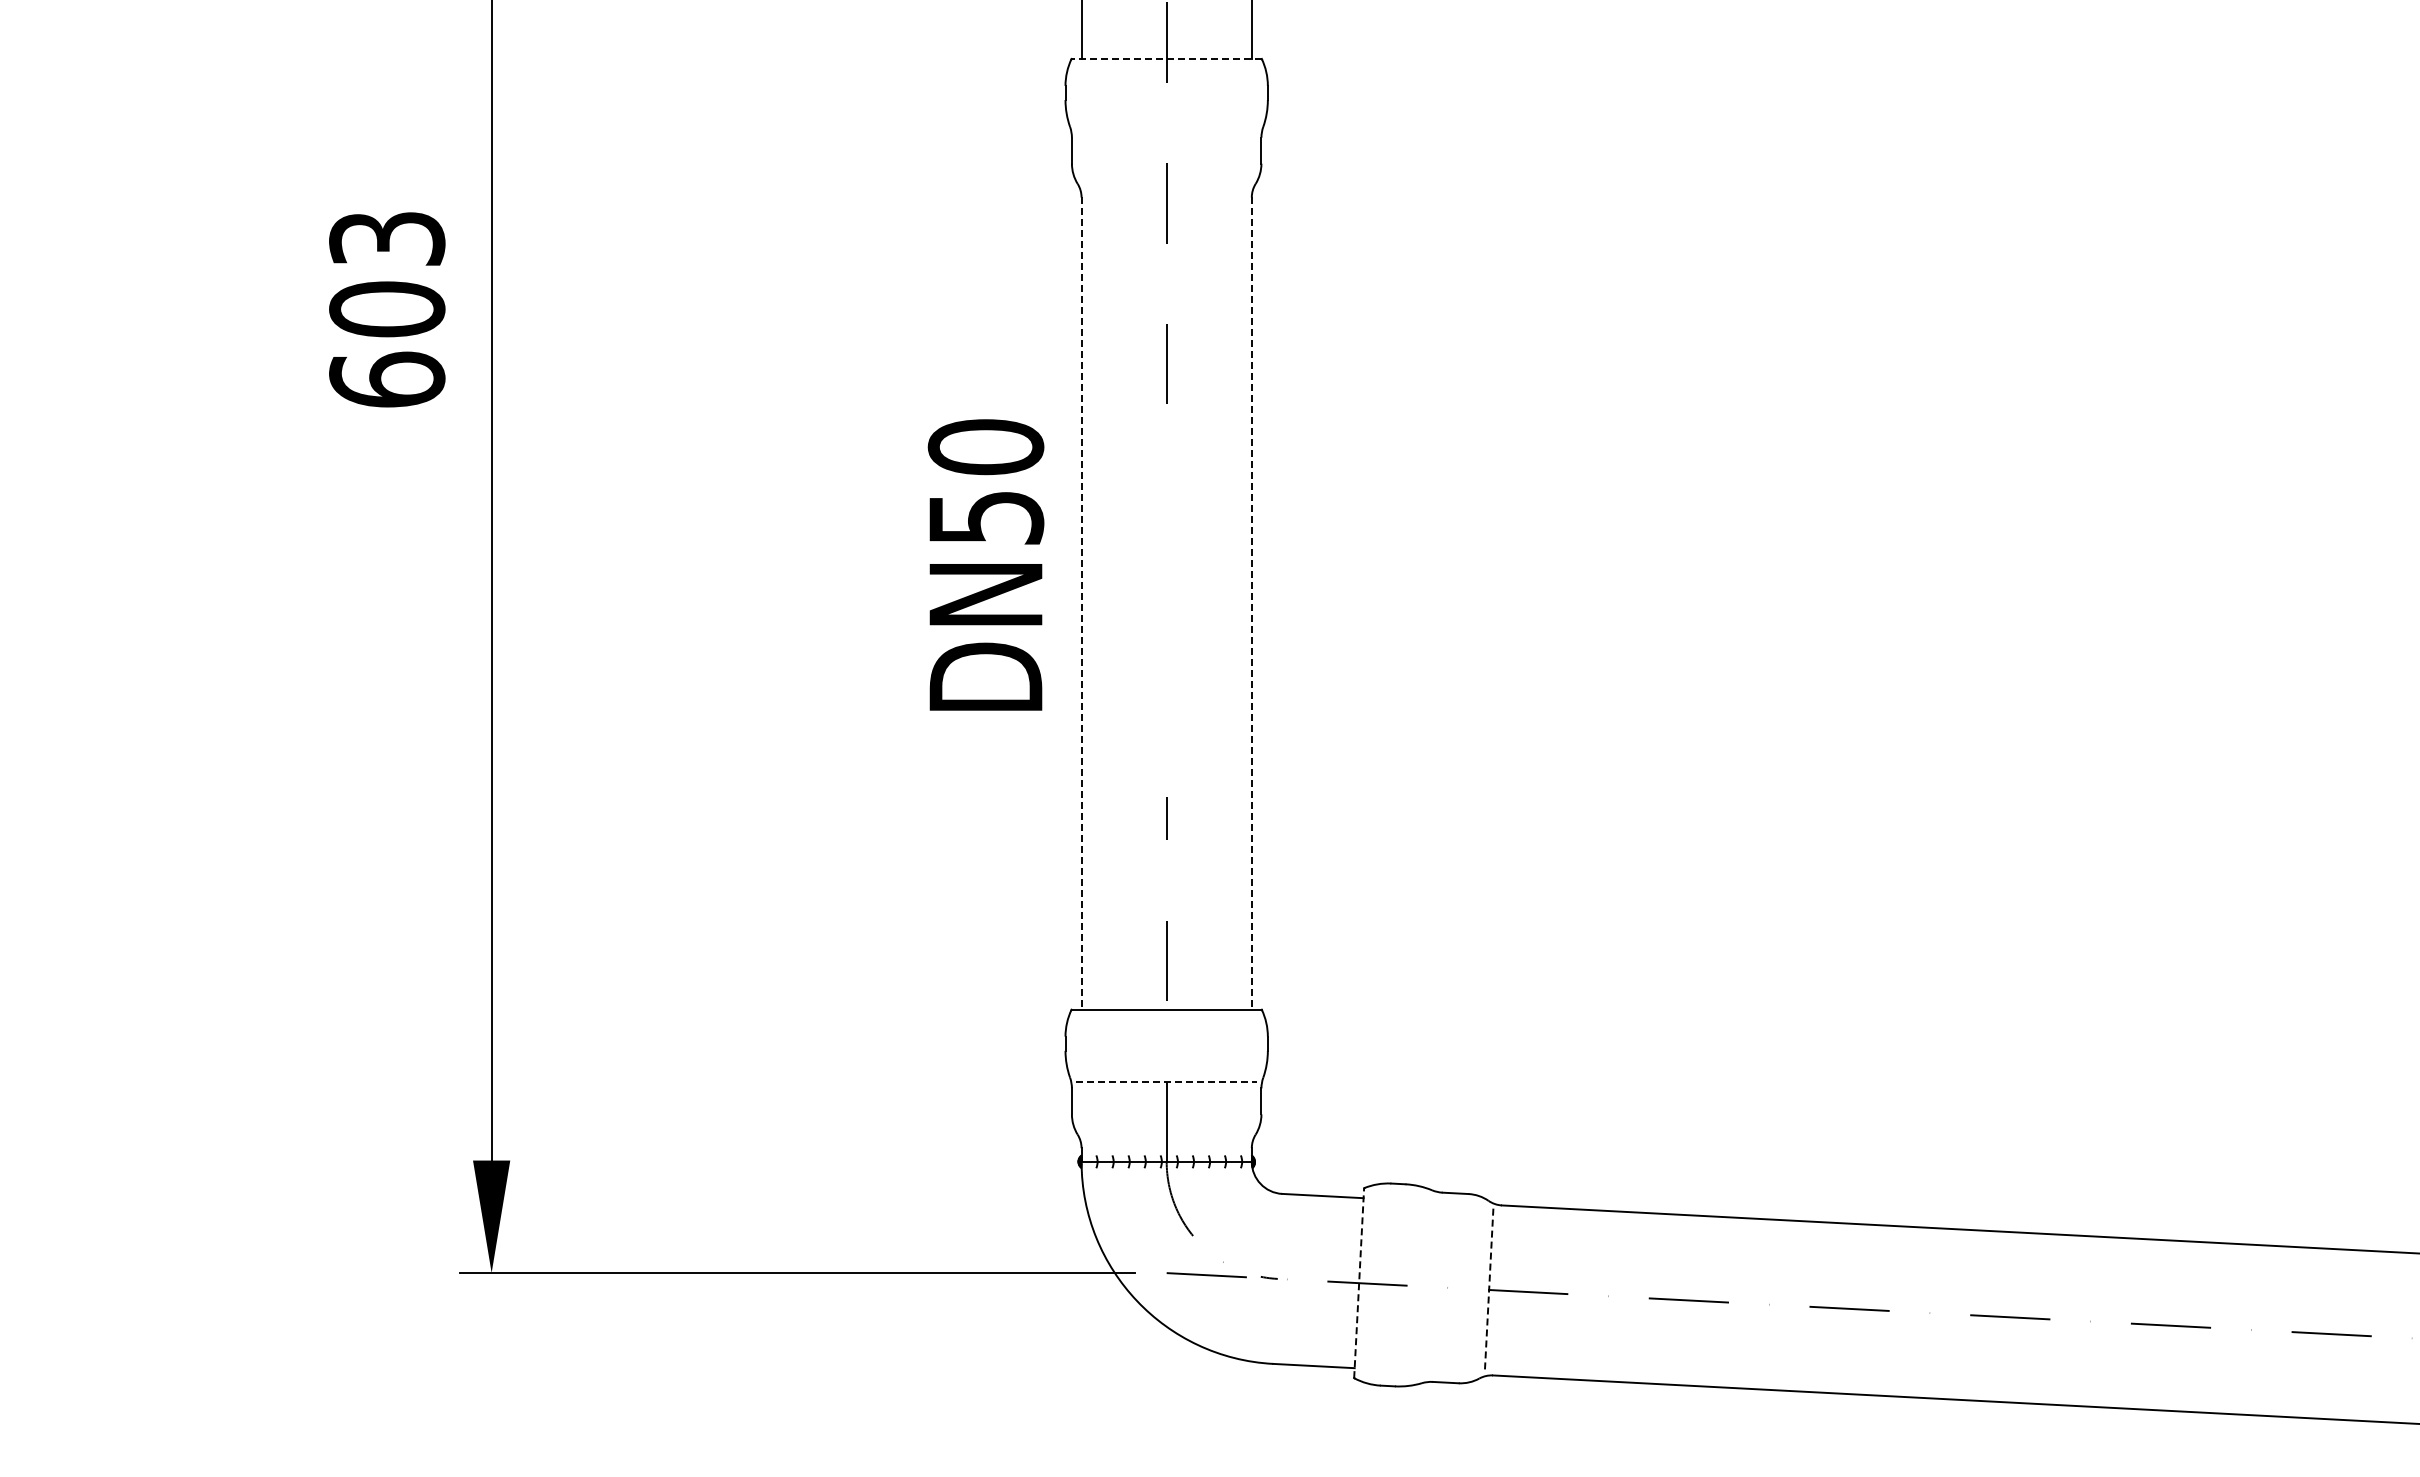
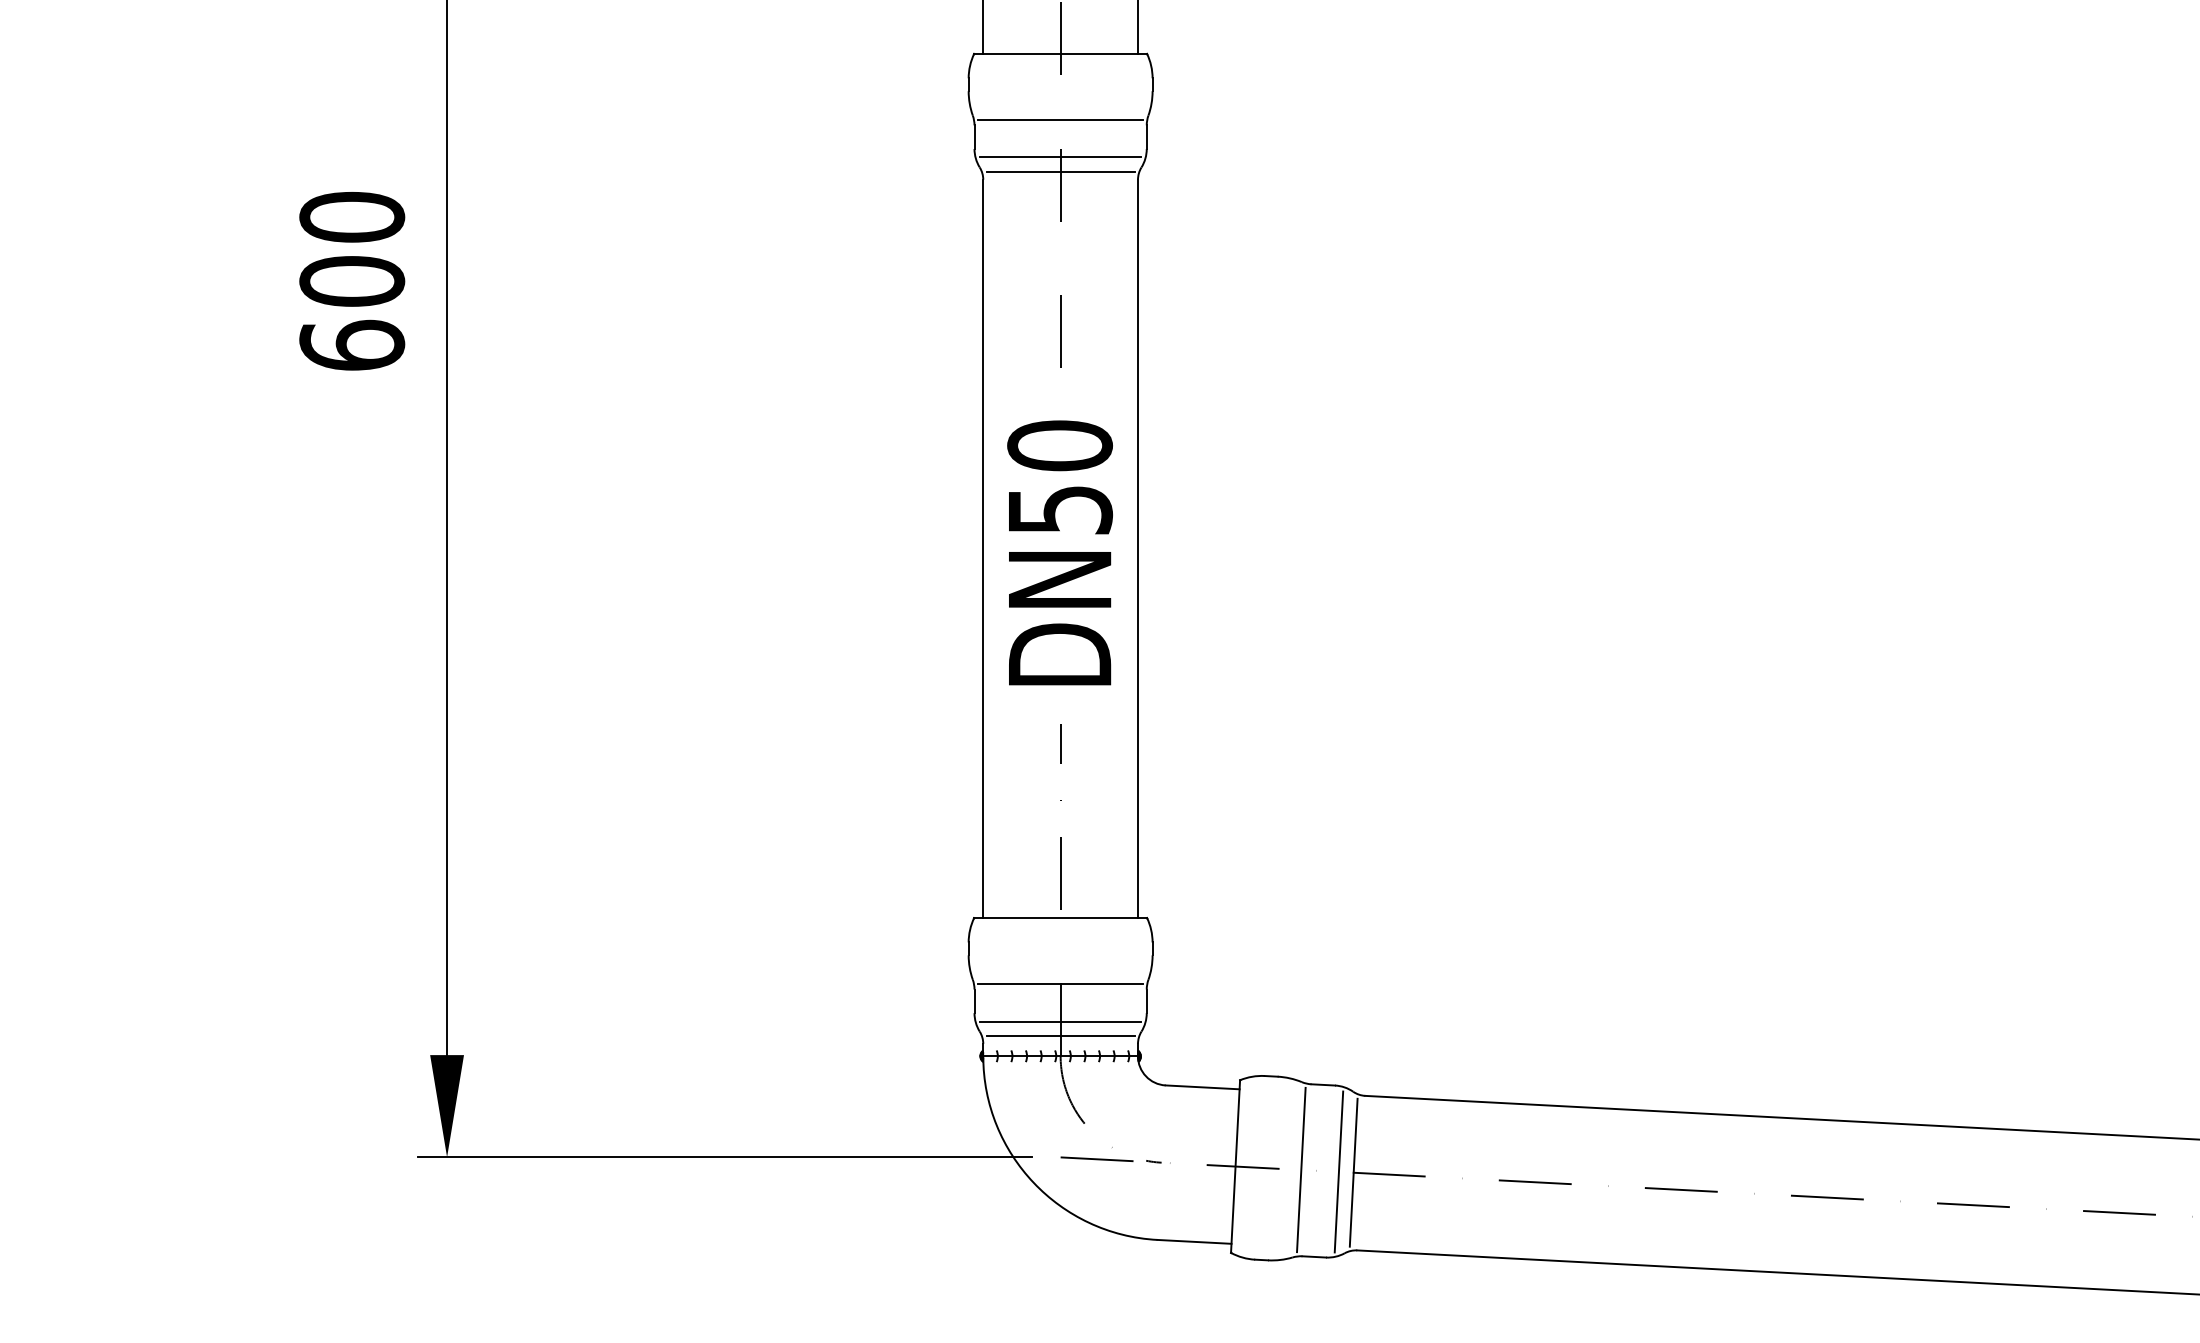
line: (1166, 58) -> (1060, 53), dashed -> solid
line: (1166, 131) -> (1060, 119), added
line: (1166, 172) -> (1060, 157), added
line: (1166, 189) -> (1060, 172), added
text: (387, 238) -> (352, 217), 603 -> 600
text: (985, 564) -> (1059, 552), moved
line: (1081, 604) -> (983, 549), dashed -> solid
line: (1251, 604) -> (1137, 549), dashed -> solid
line: (1167, 1082) -> (1061, 984), dashed -> solid
line: (1166, 1123) -> (1060, 1021), added
line: (1166, 1139) -> (1060, 1035), added
line: (1359, 1282) -> (1235, 1165), dashed -> solid
line: (1431, 1286) -> (1301, 1169), added
line: (1472, 1288) -> (1338, 1171), added
line: (1489, 1290) -> (1354, 1173), dashed -> solid

